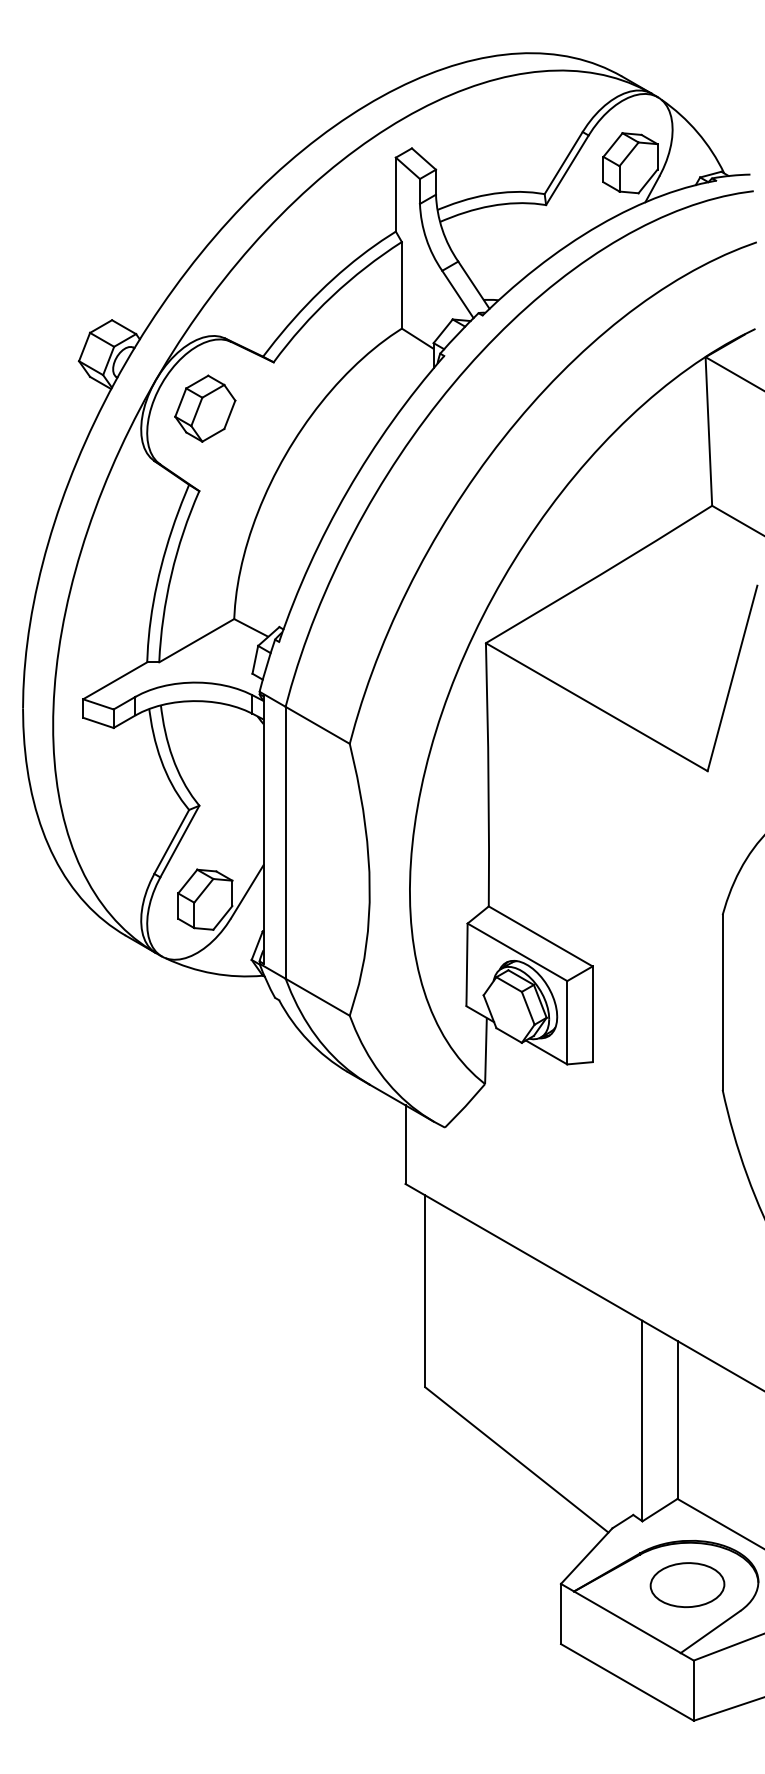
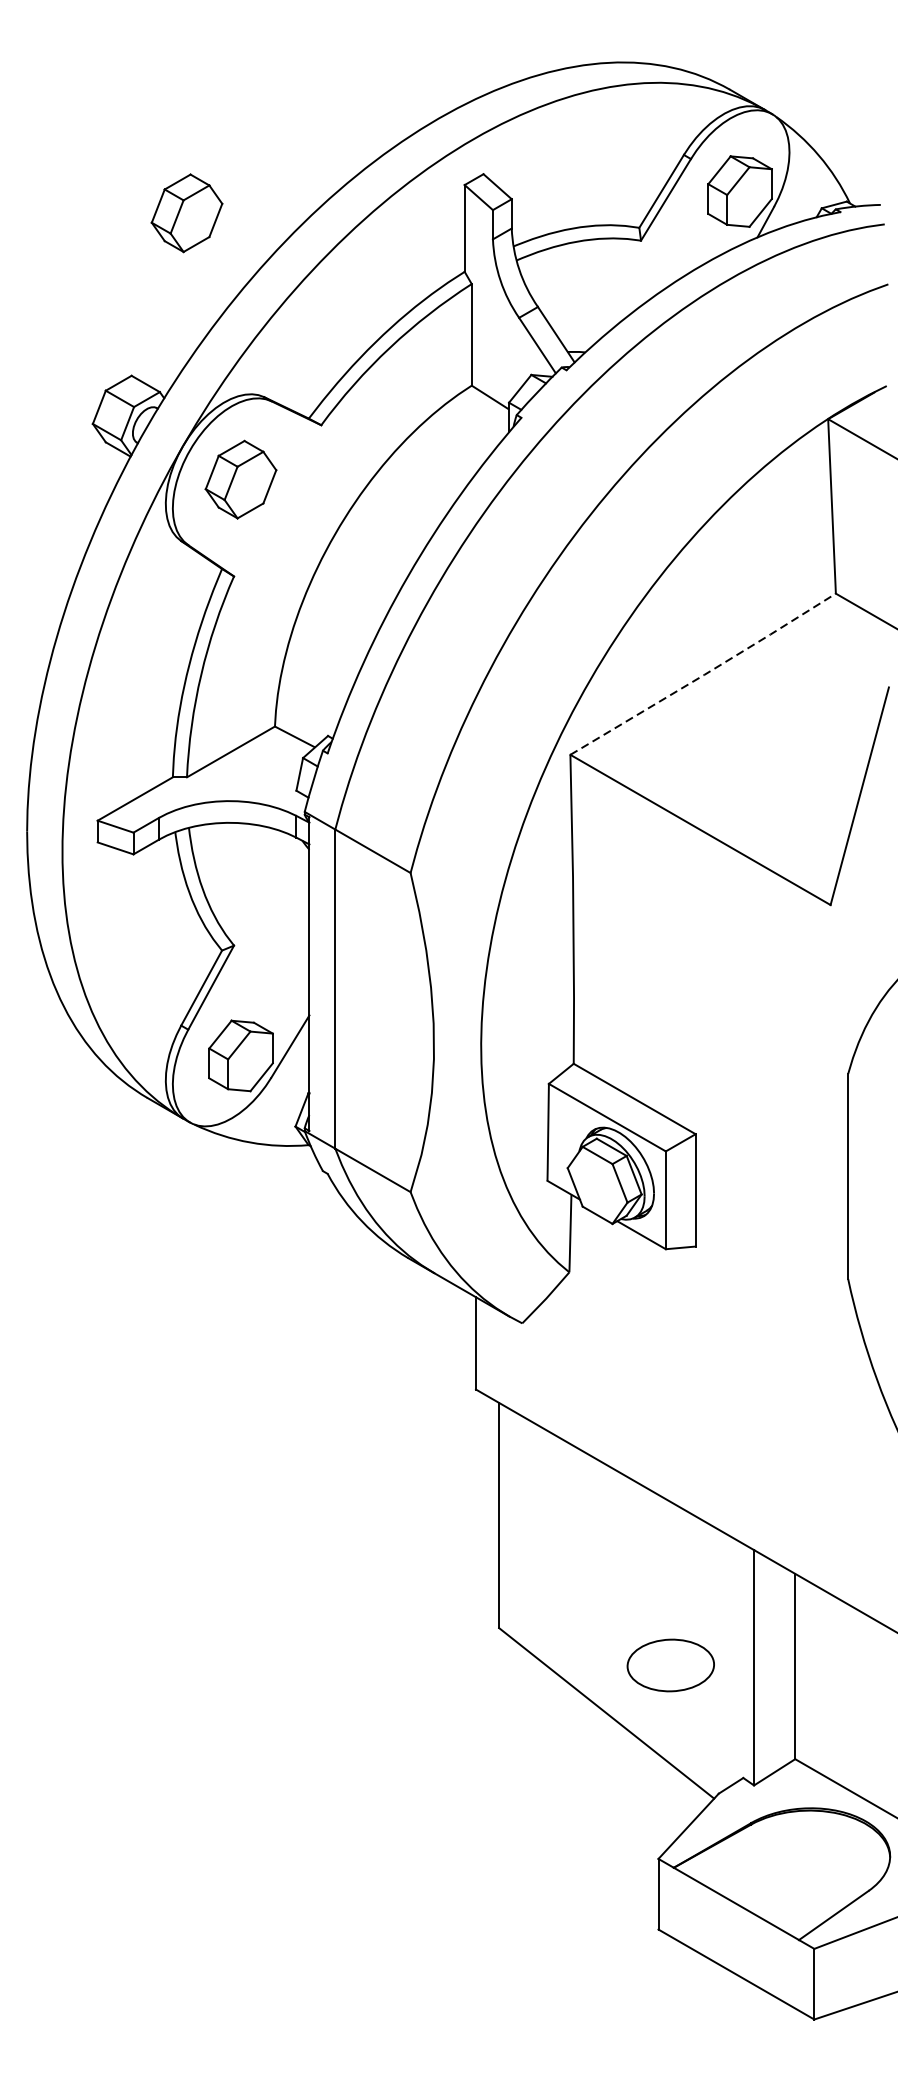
part: (159, 181) -> (187, 213), added
line: (600, 575) -> (704, 675), solid -> dashed
part: (687, 1585) -> (670, 1665), moved

